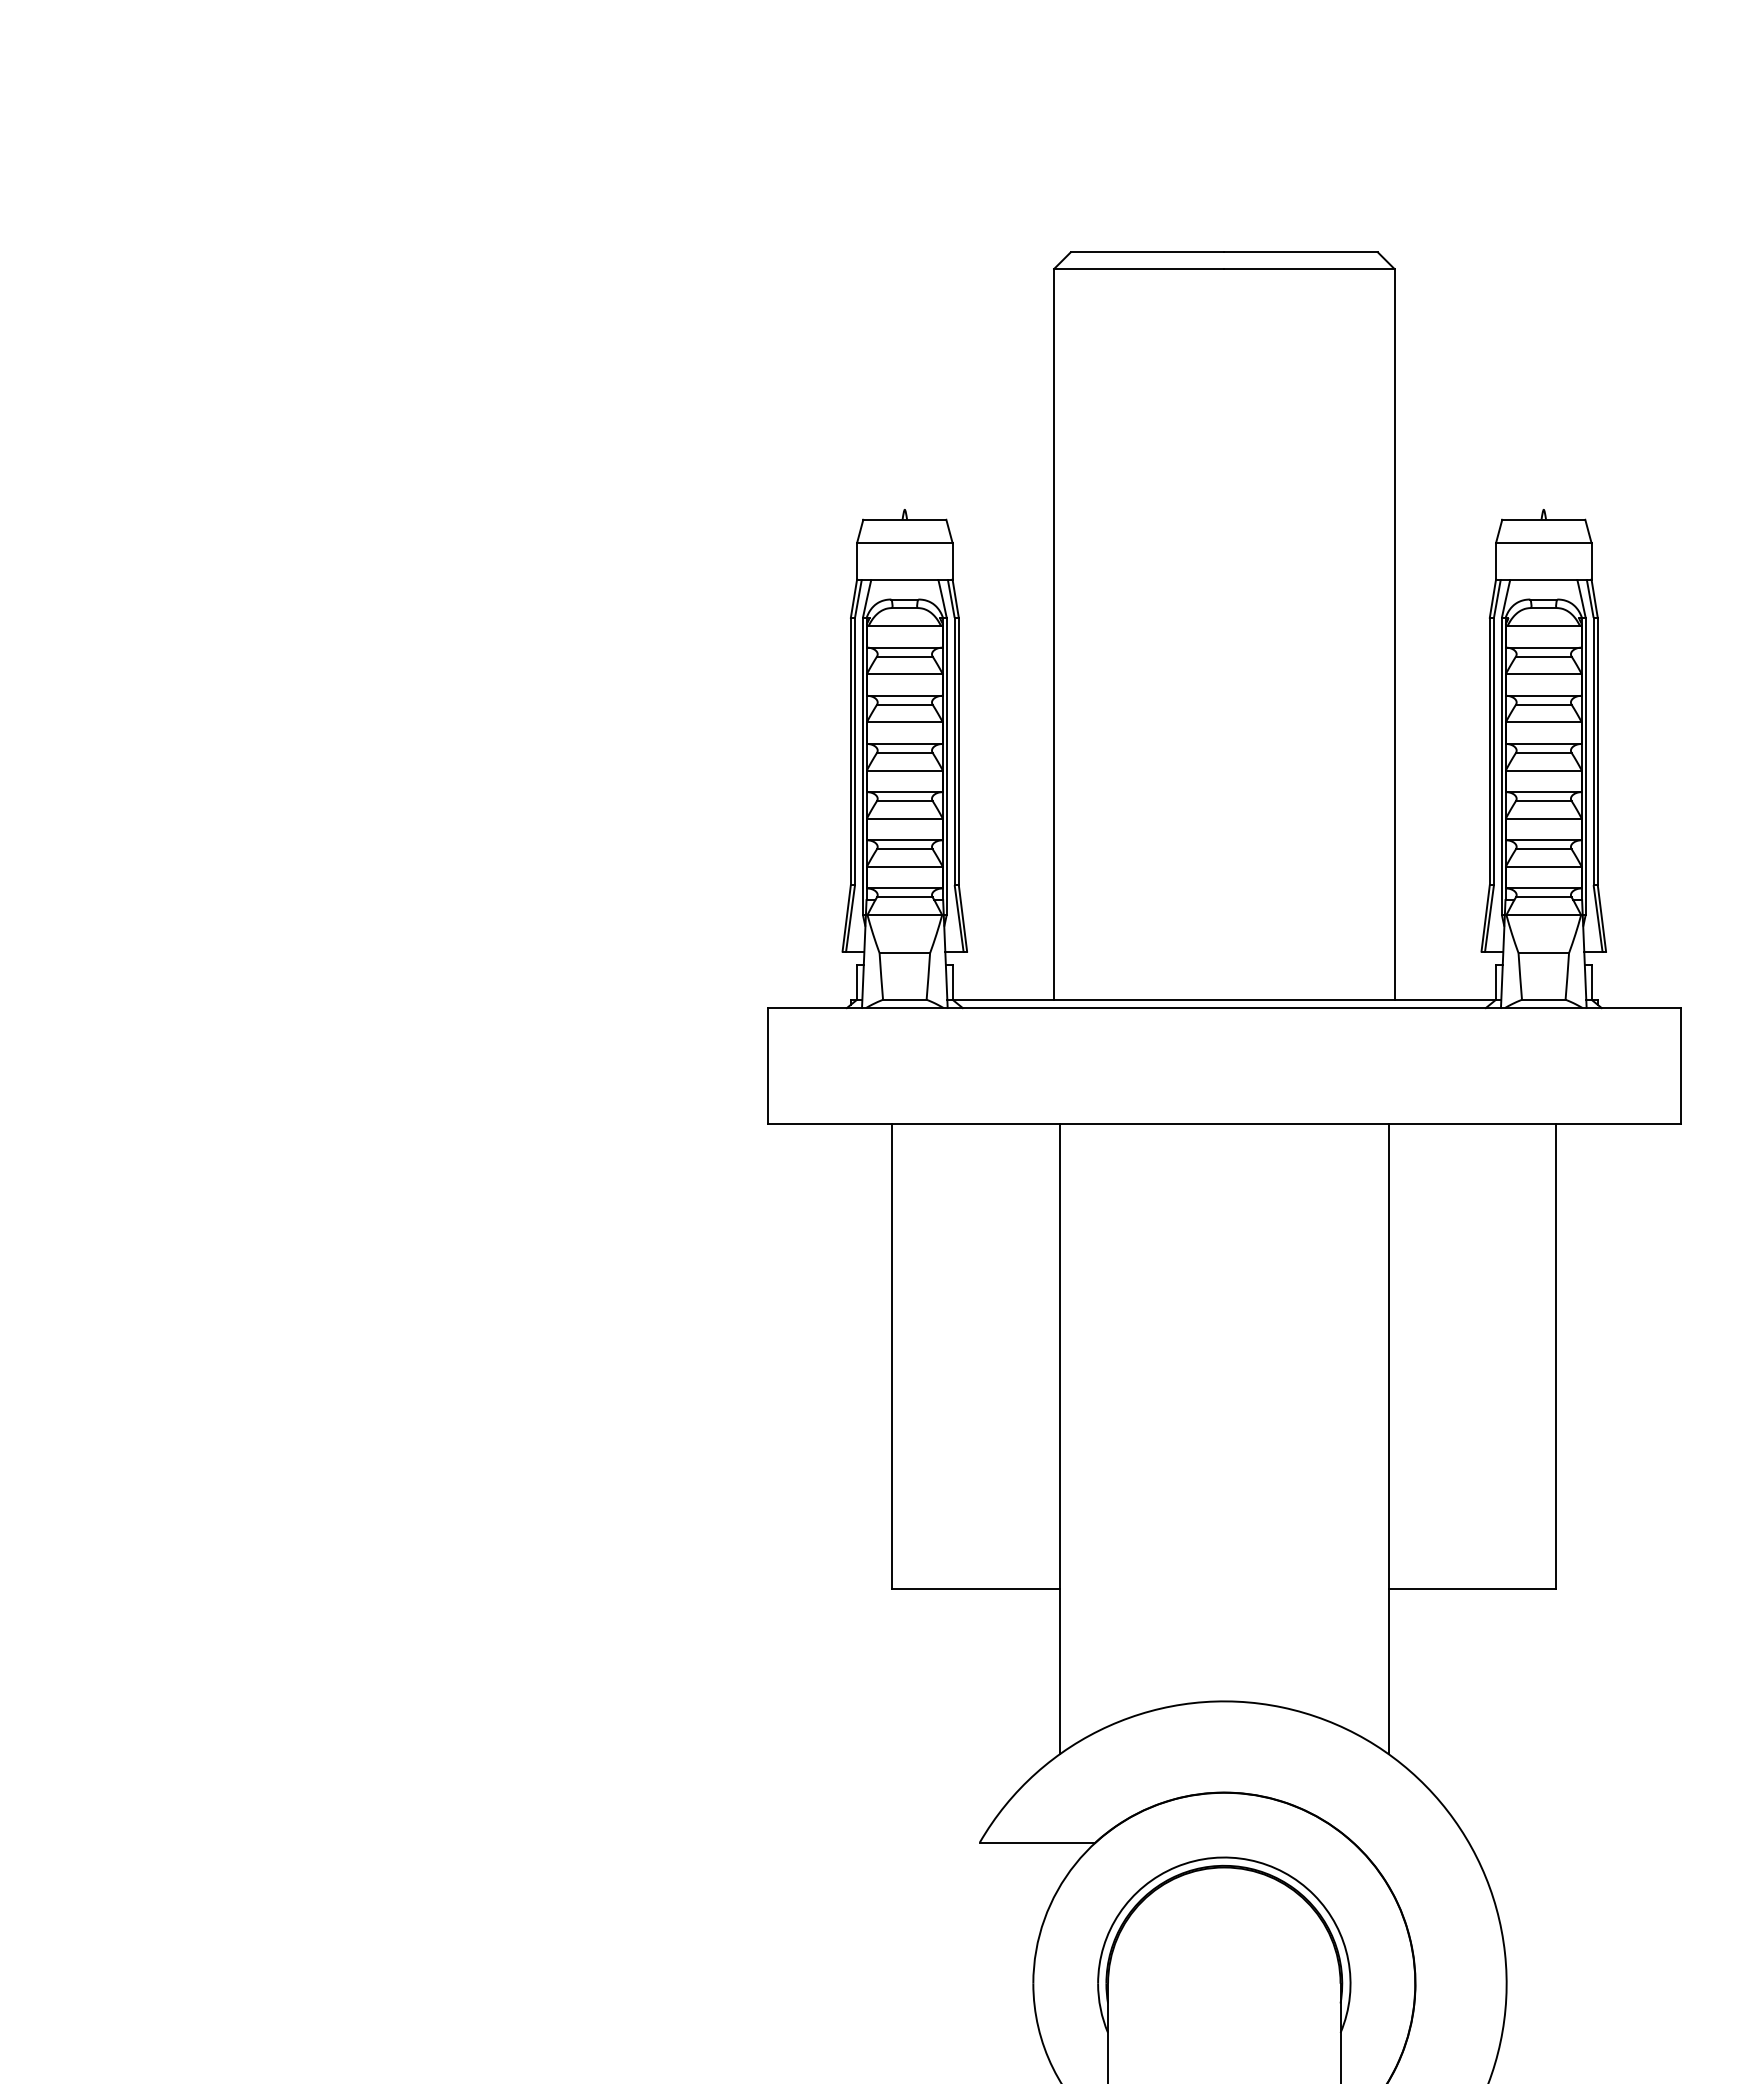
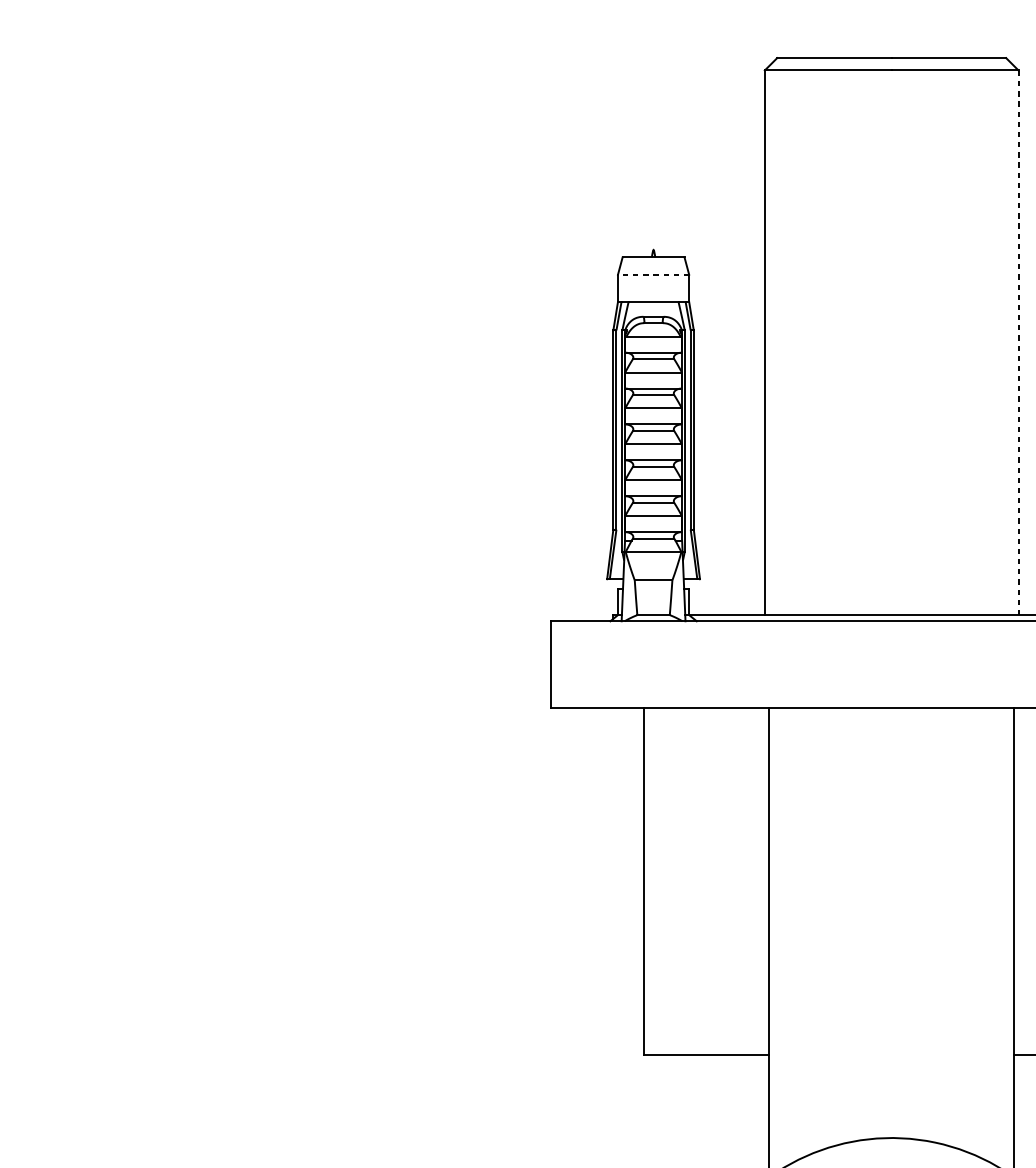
line: (904, 543) -> (653, 275), solid -> dashed
line: (1394, 633) -> (1018, 342), solid -> dashed

